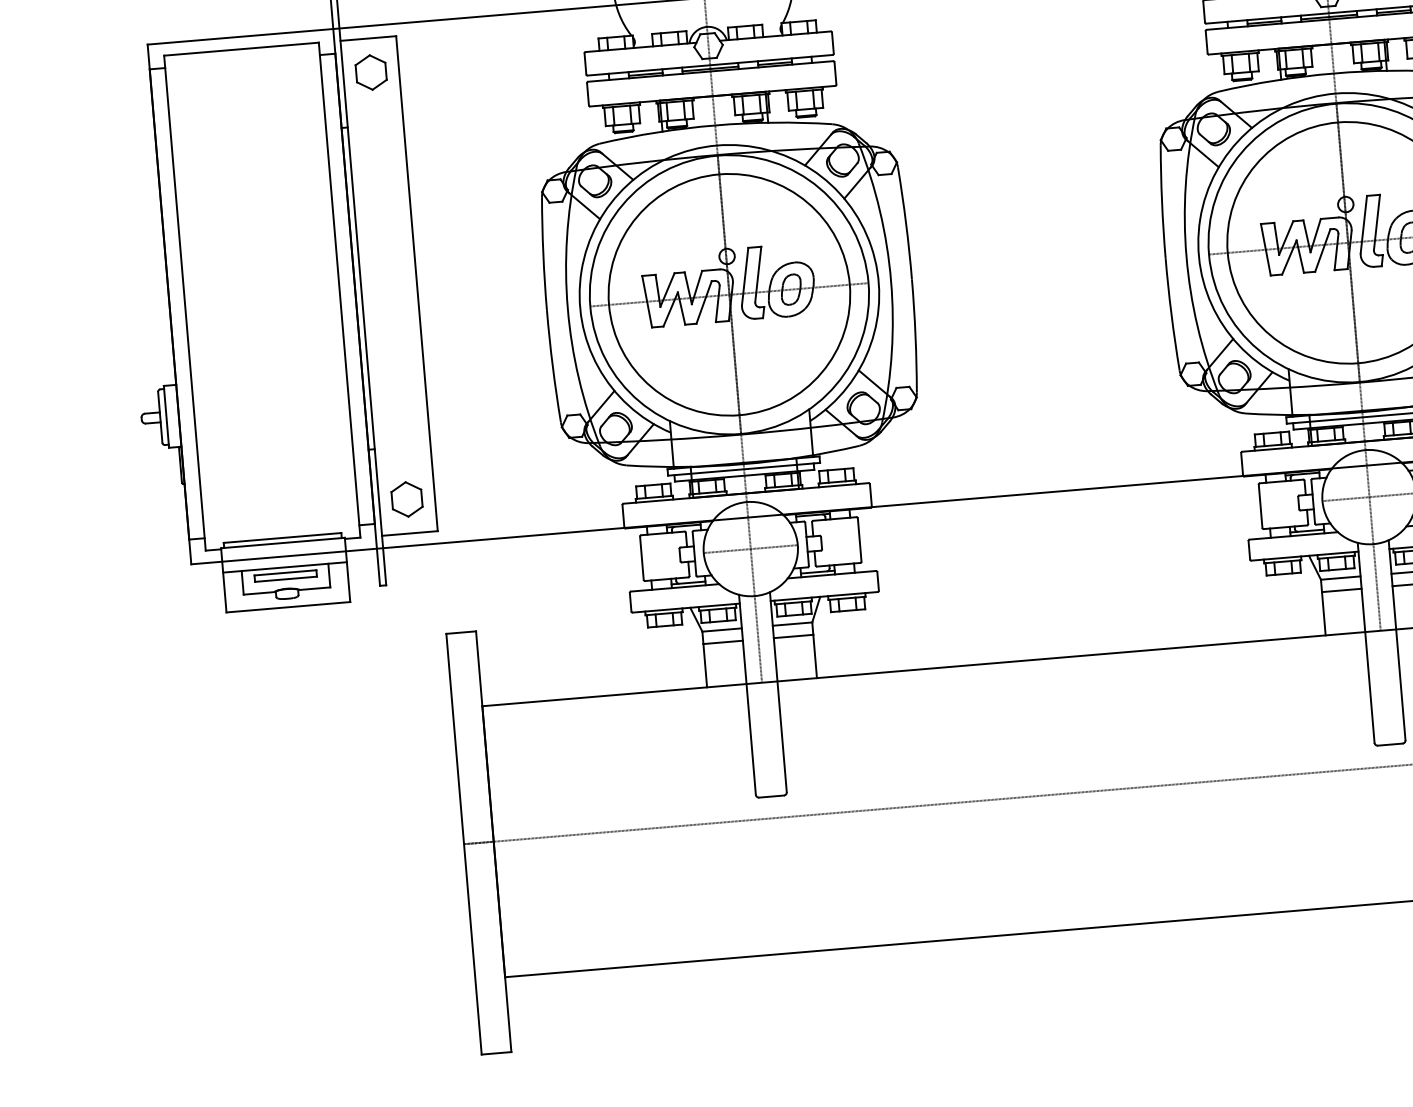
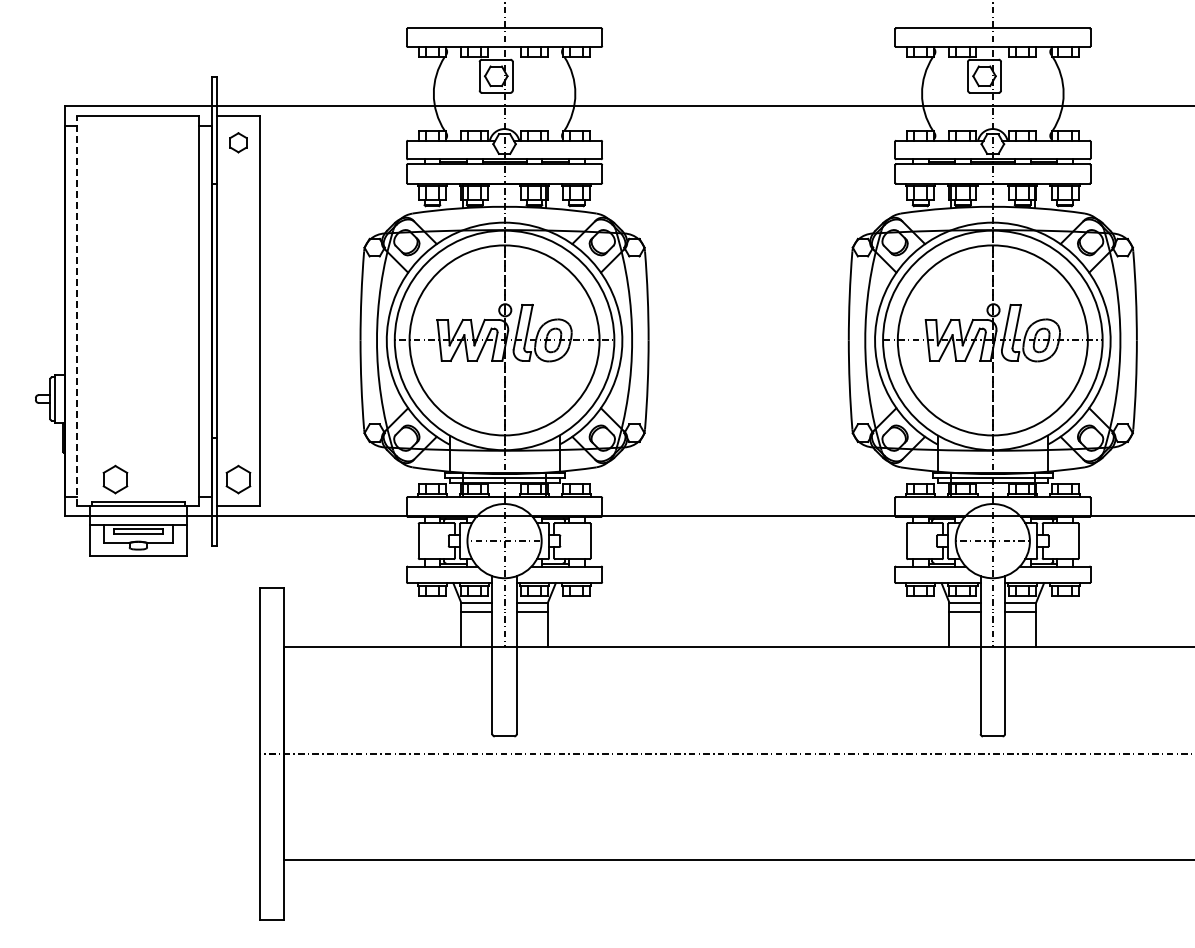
part: (371, 72) -> (238, 142), size x0.7
line: (185, 302) -> (77, 310), solid -> dashed
part: (251, 512) -> (115, 479), added

